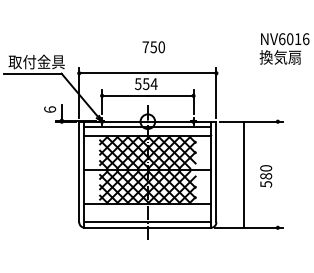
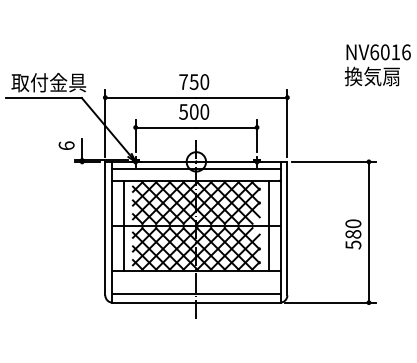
text: (153, 46) -> (194, 81), moved
text: (150, 83) -> (199, 111), 554 -> 500
line: (92, 169) -> (123, 225), added
line: (202, 169) -> (268, 225), added
line: (243, 174) -> (368, 232), moved

